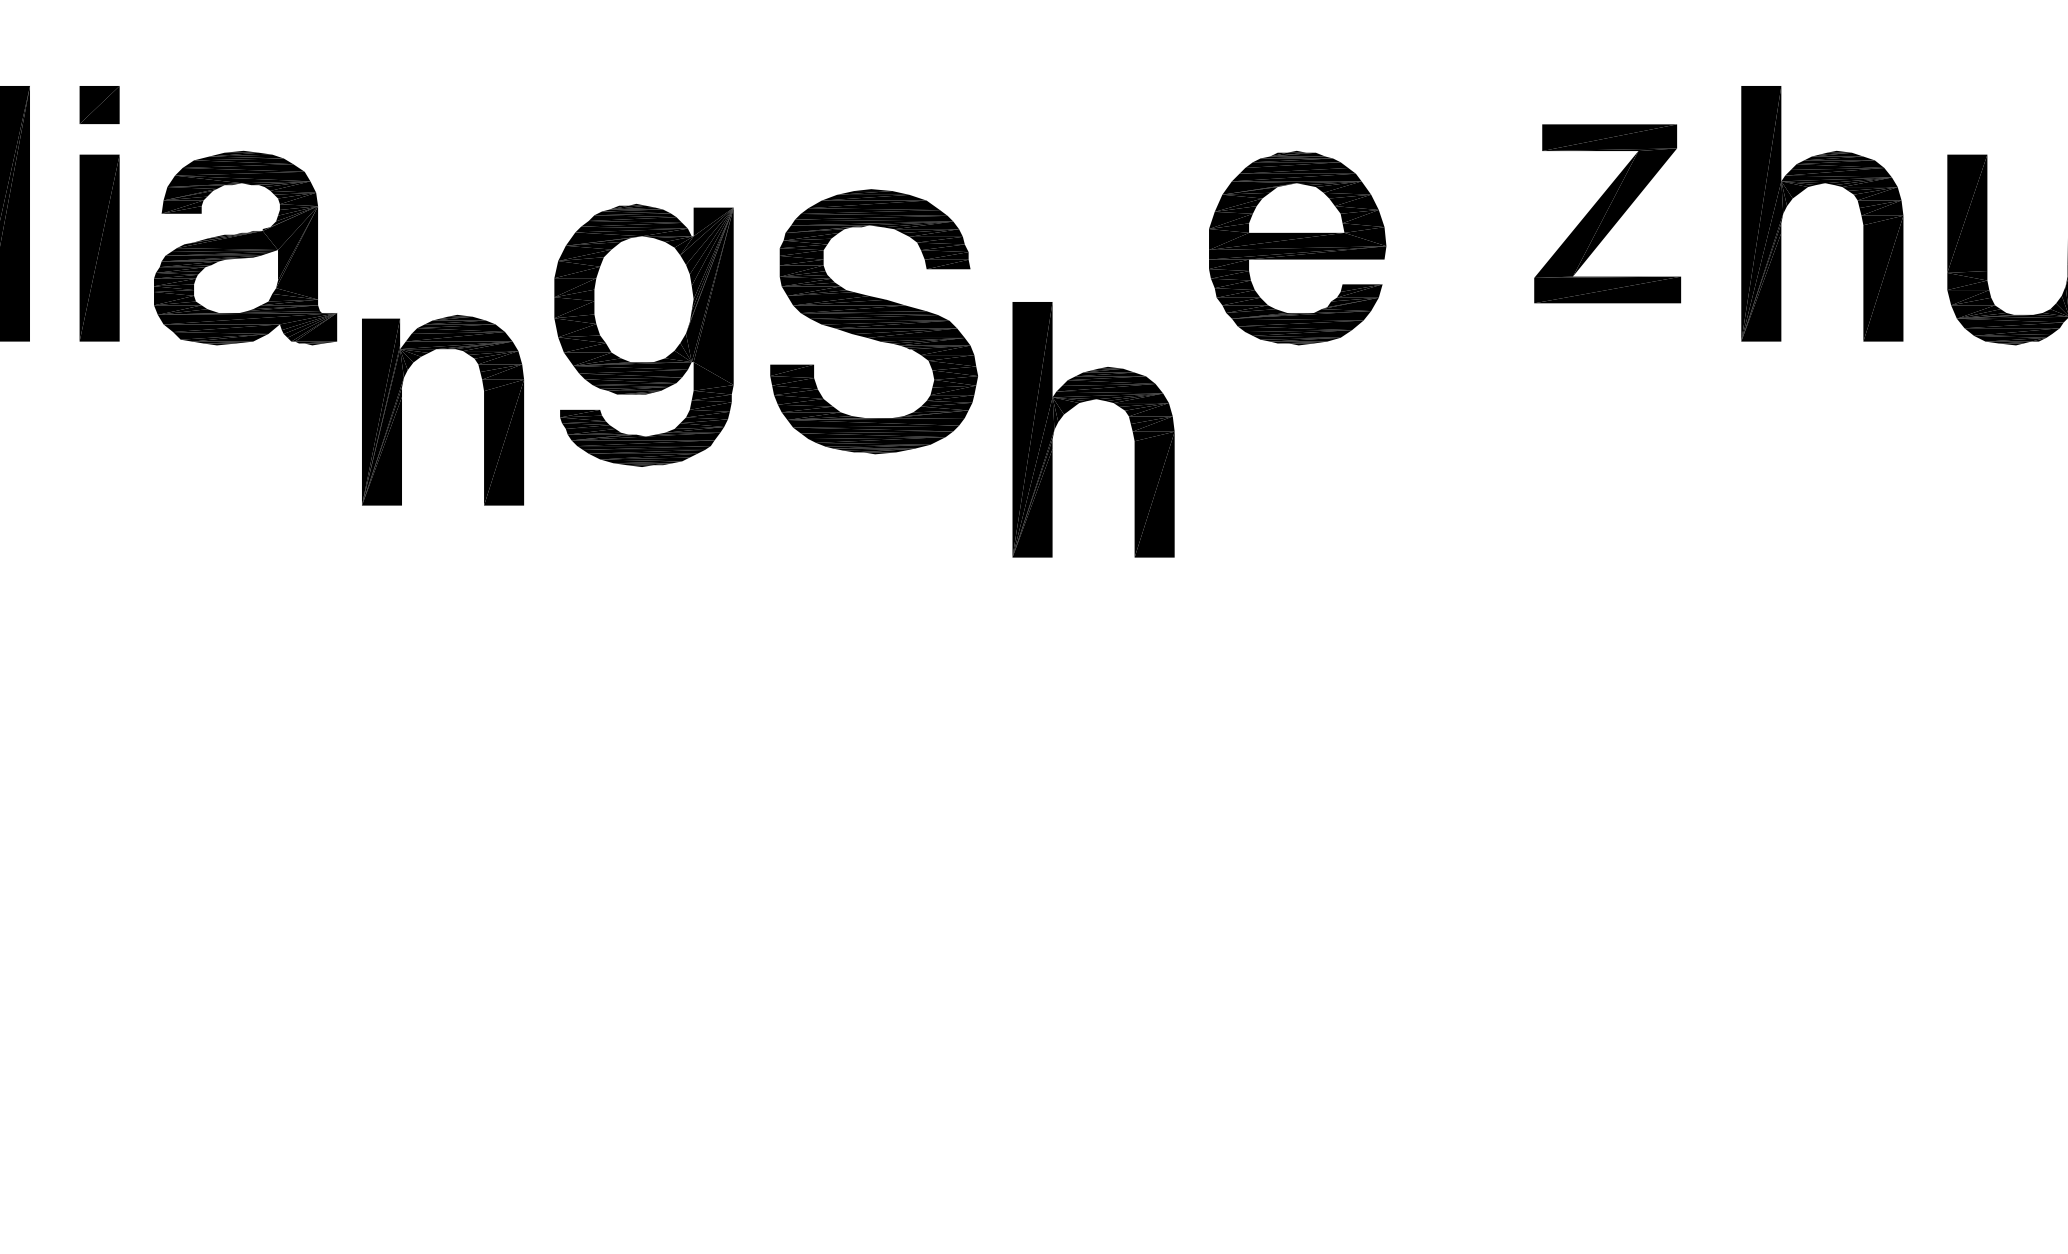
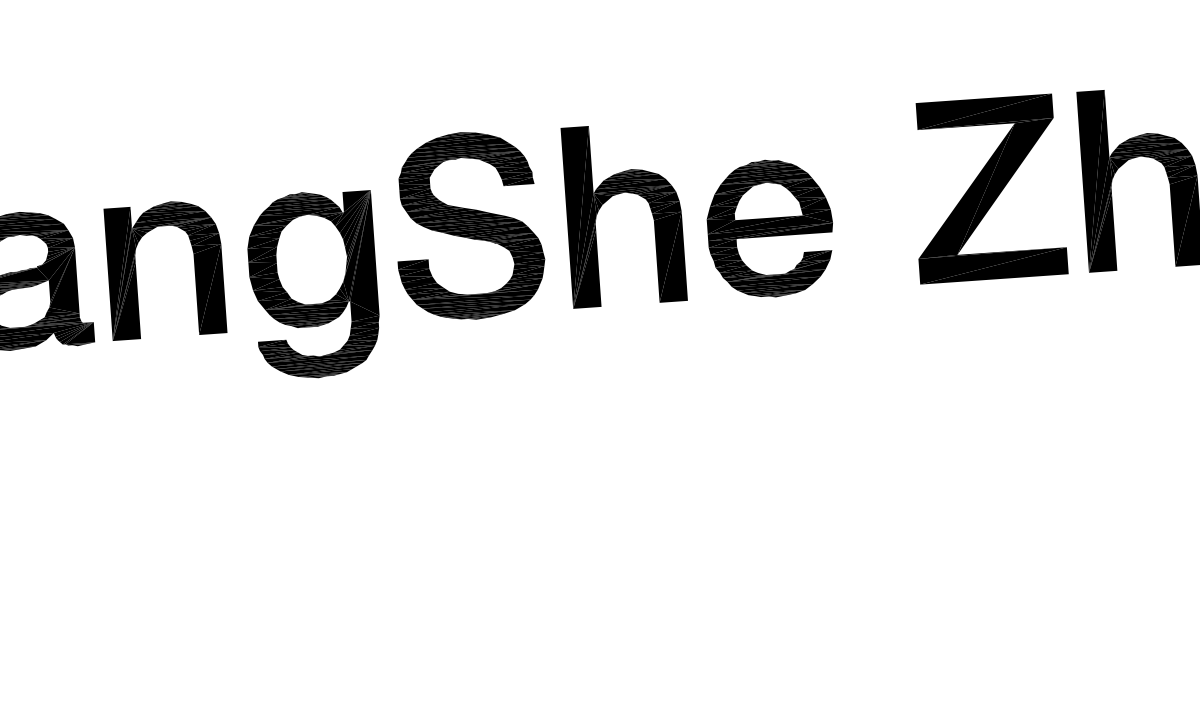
part: (1607, 213) -> (987, 188), size x1.43
part: (873, 321) -> (468, 225), moved
part: (643, 334) -> (313, 284), moved
part: (1086, 401) -> (617, 194), moved
part: (484, 409) -> (194, 266), moved

